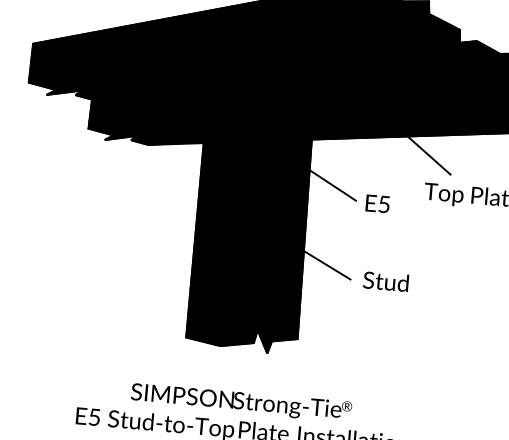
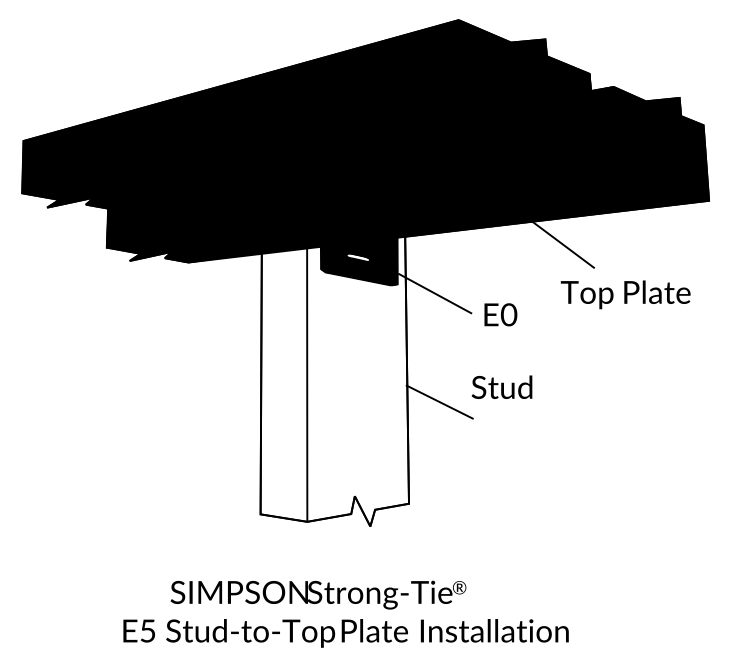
text: (384, 204) -> (509, 314), E5 -> E0
fill: (250, 235) -> (334, 371), removed
text: (385, 281) -> (501, 386), moved
text: (241, 402) -> (318, 594), moved

